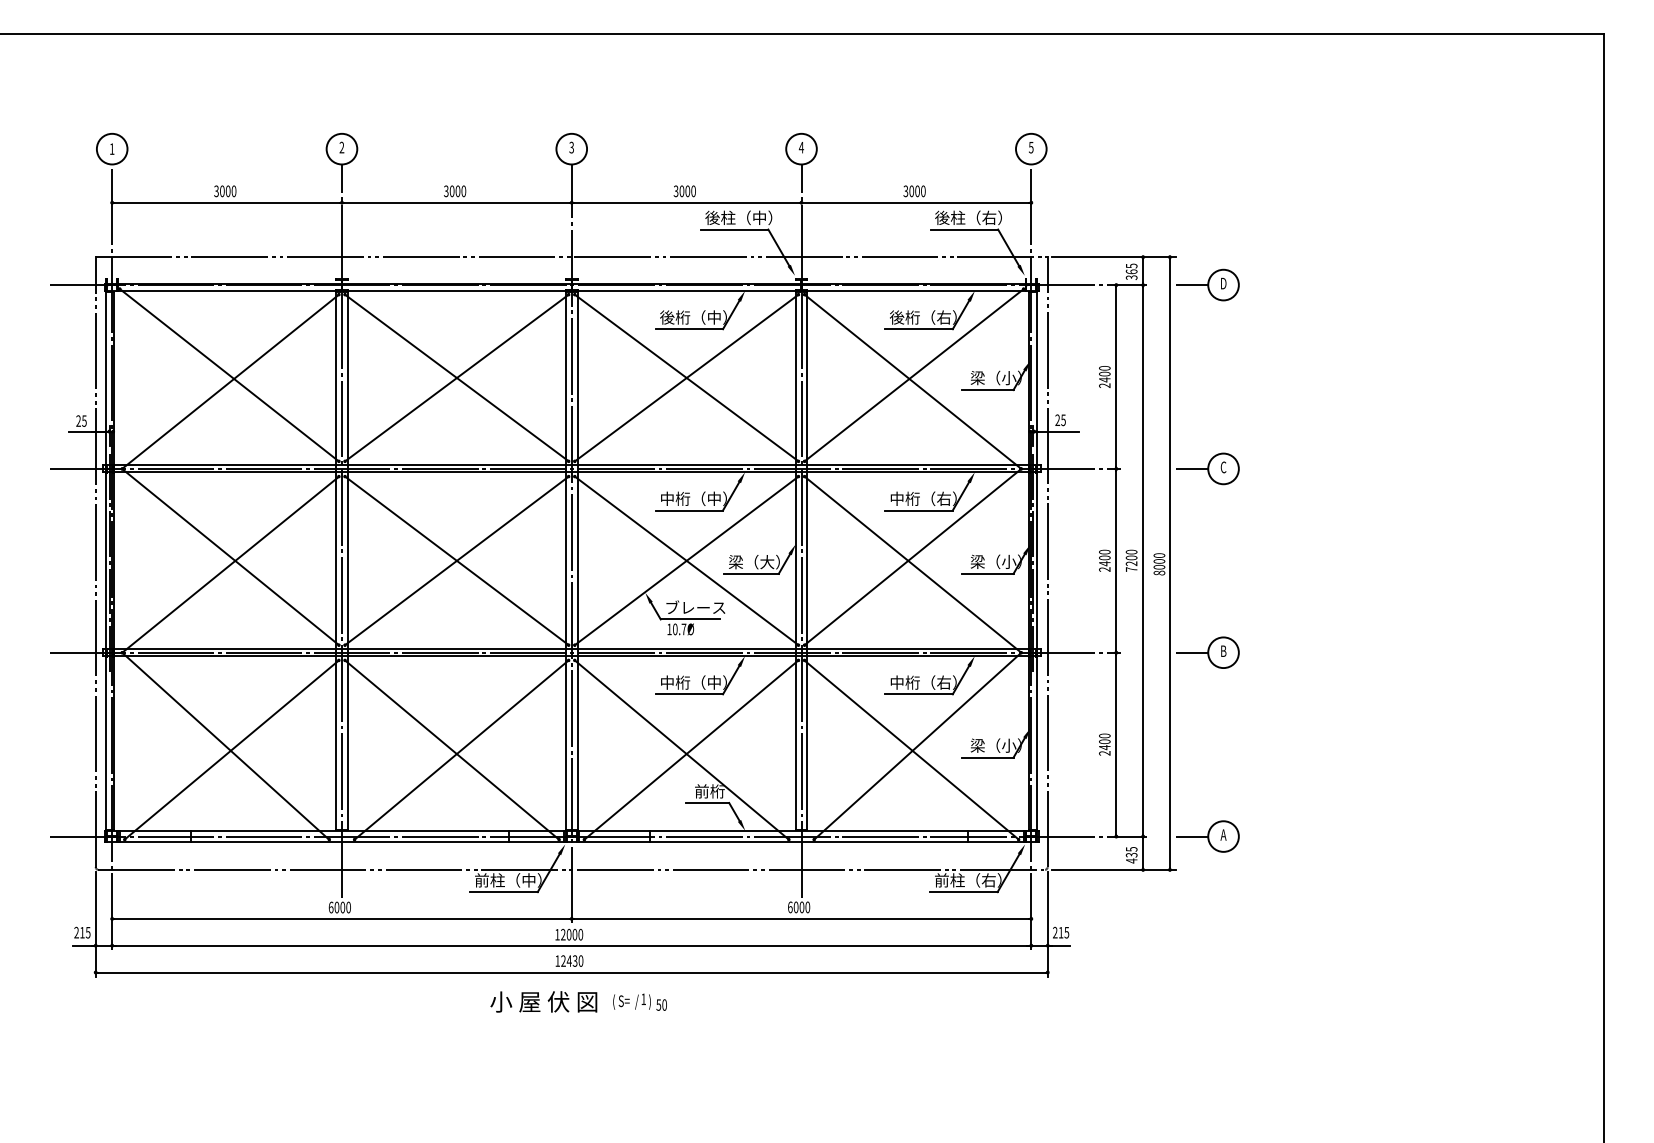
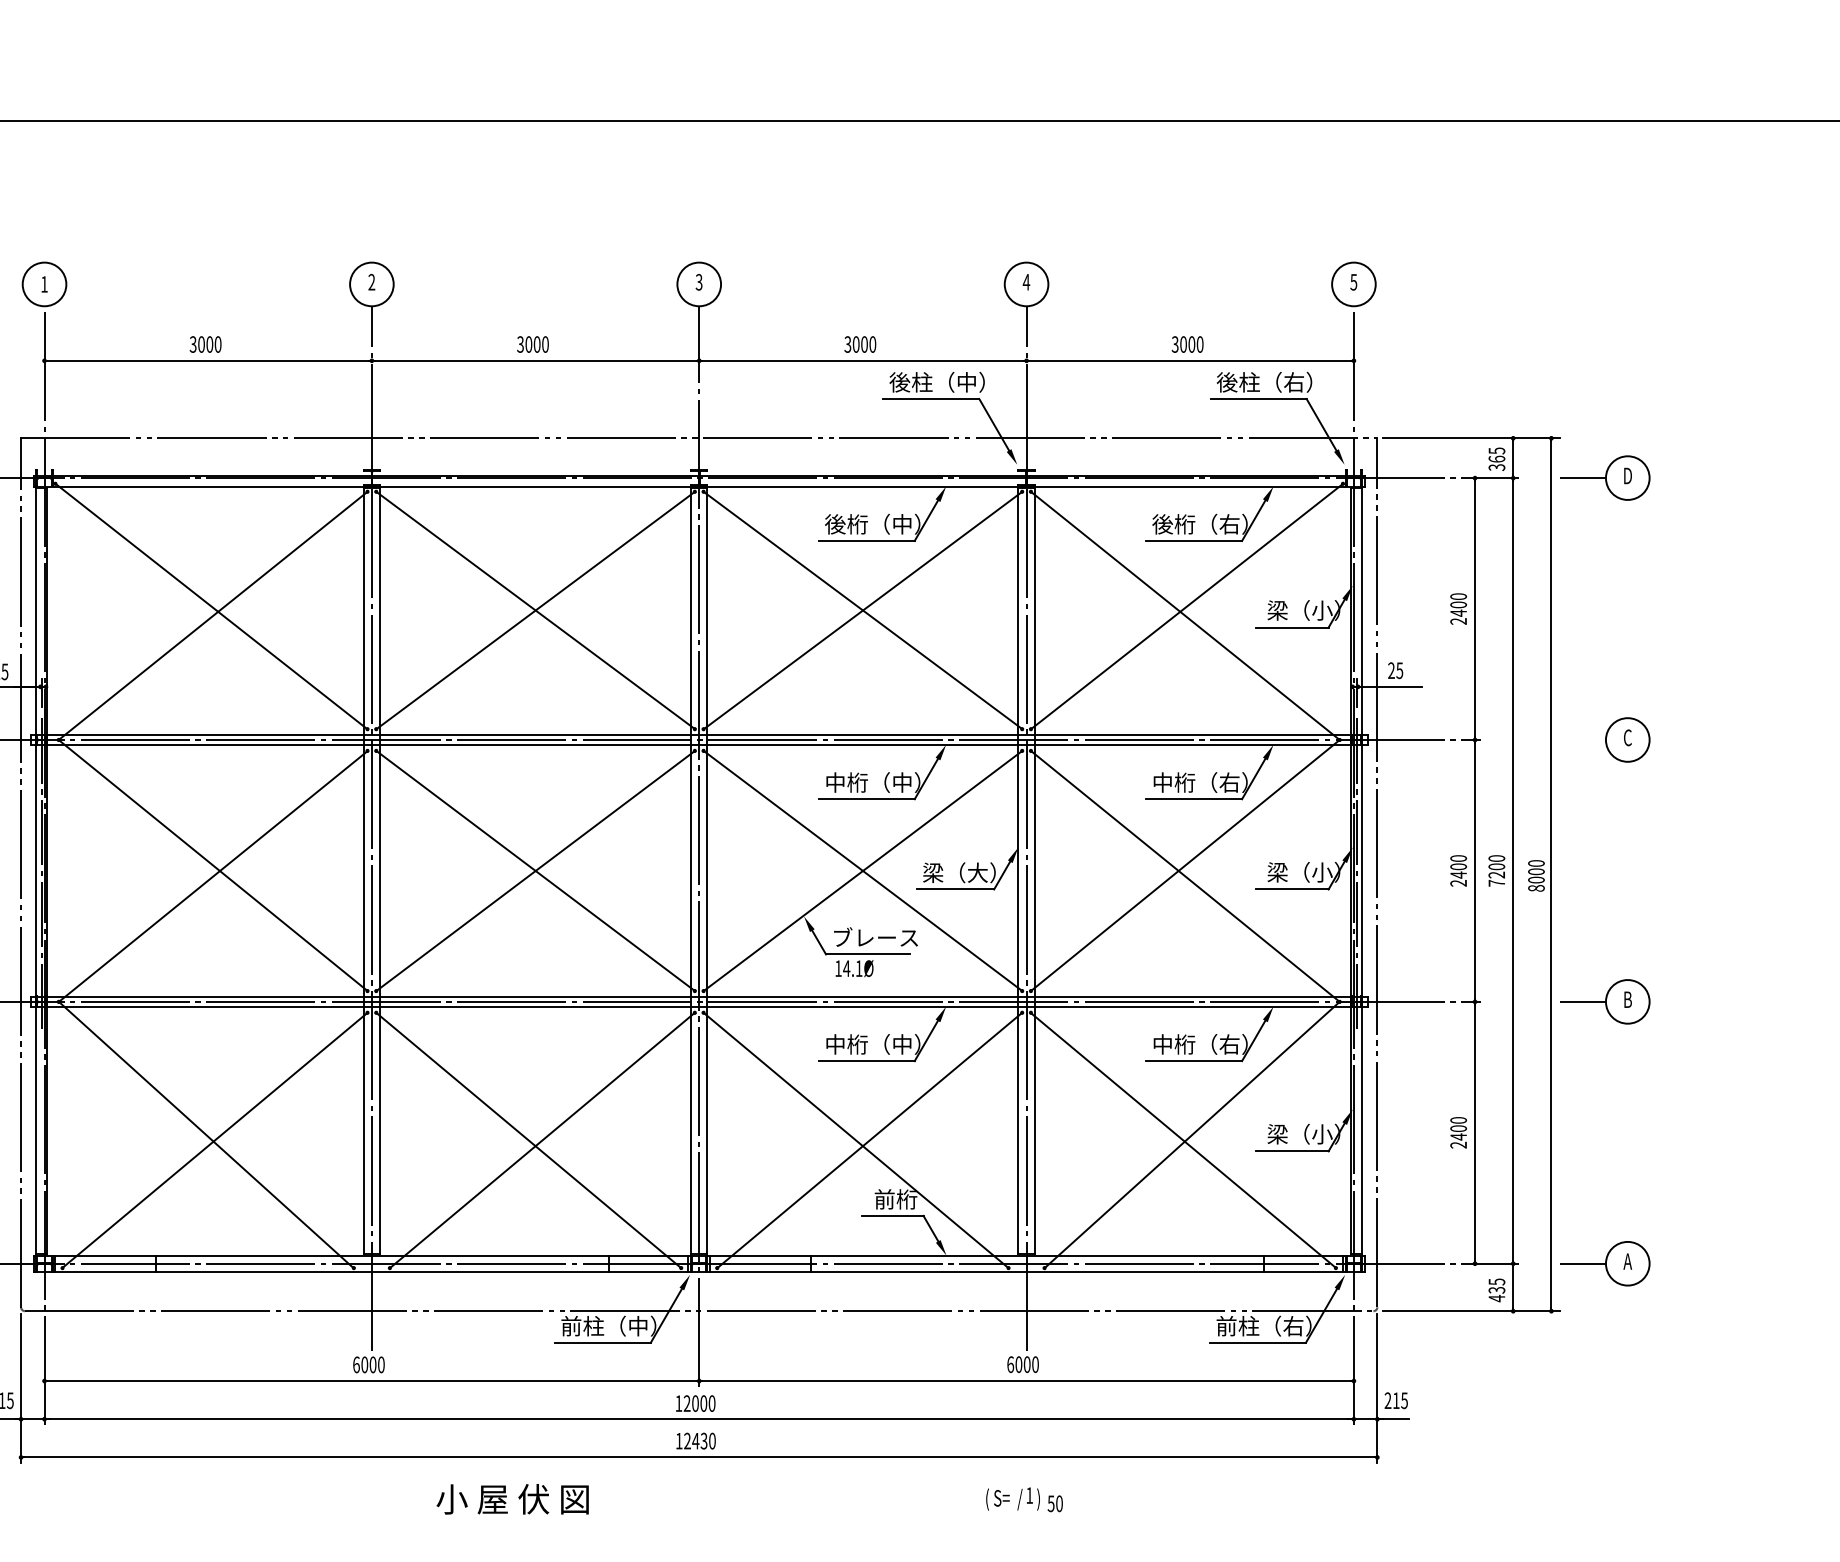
line: (1191, 468) -> (1582, 739), removed
text: (679, 629) -> (852, 968), 10.7Ø -> 14.1Ø
text: (543, 1001) -> (512, 1498), moved
text: (639, 1001) -> (1023, 1498), moved

